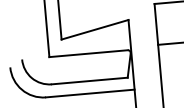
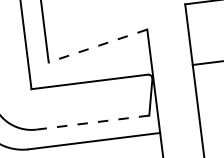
line: (95, 29) -> (98, 45), solid -> dashed
line: (90, 80) -> (93, 121), solid -> dashed

